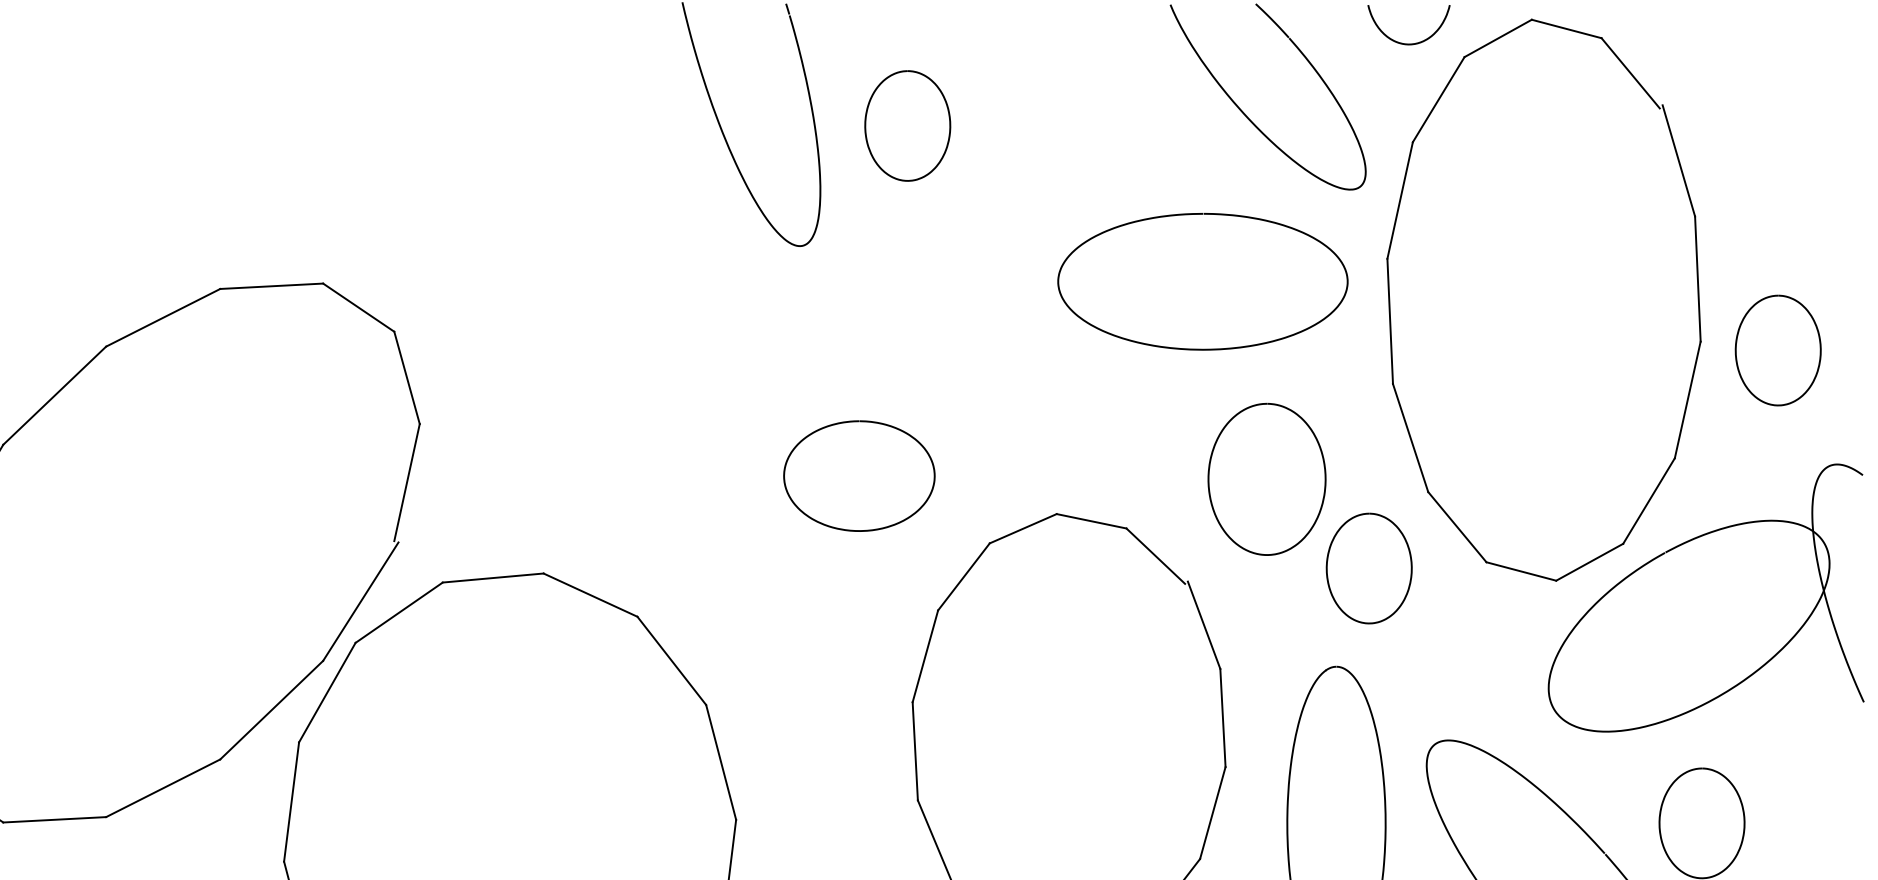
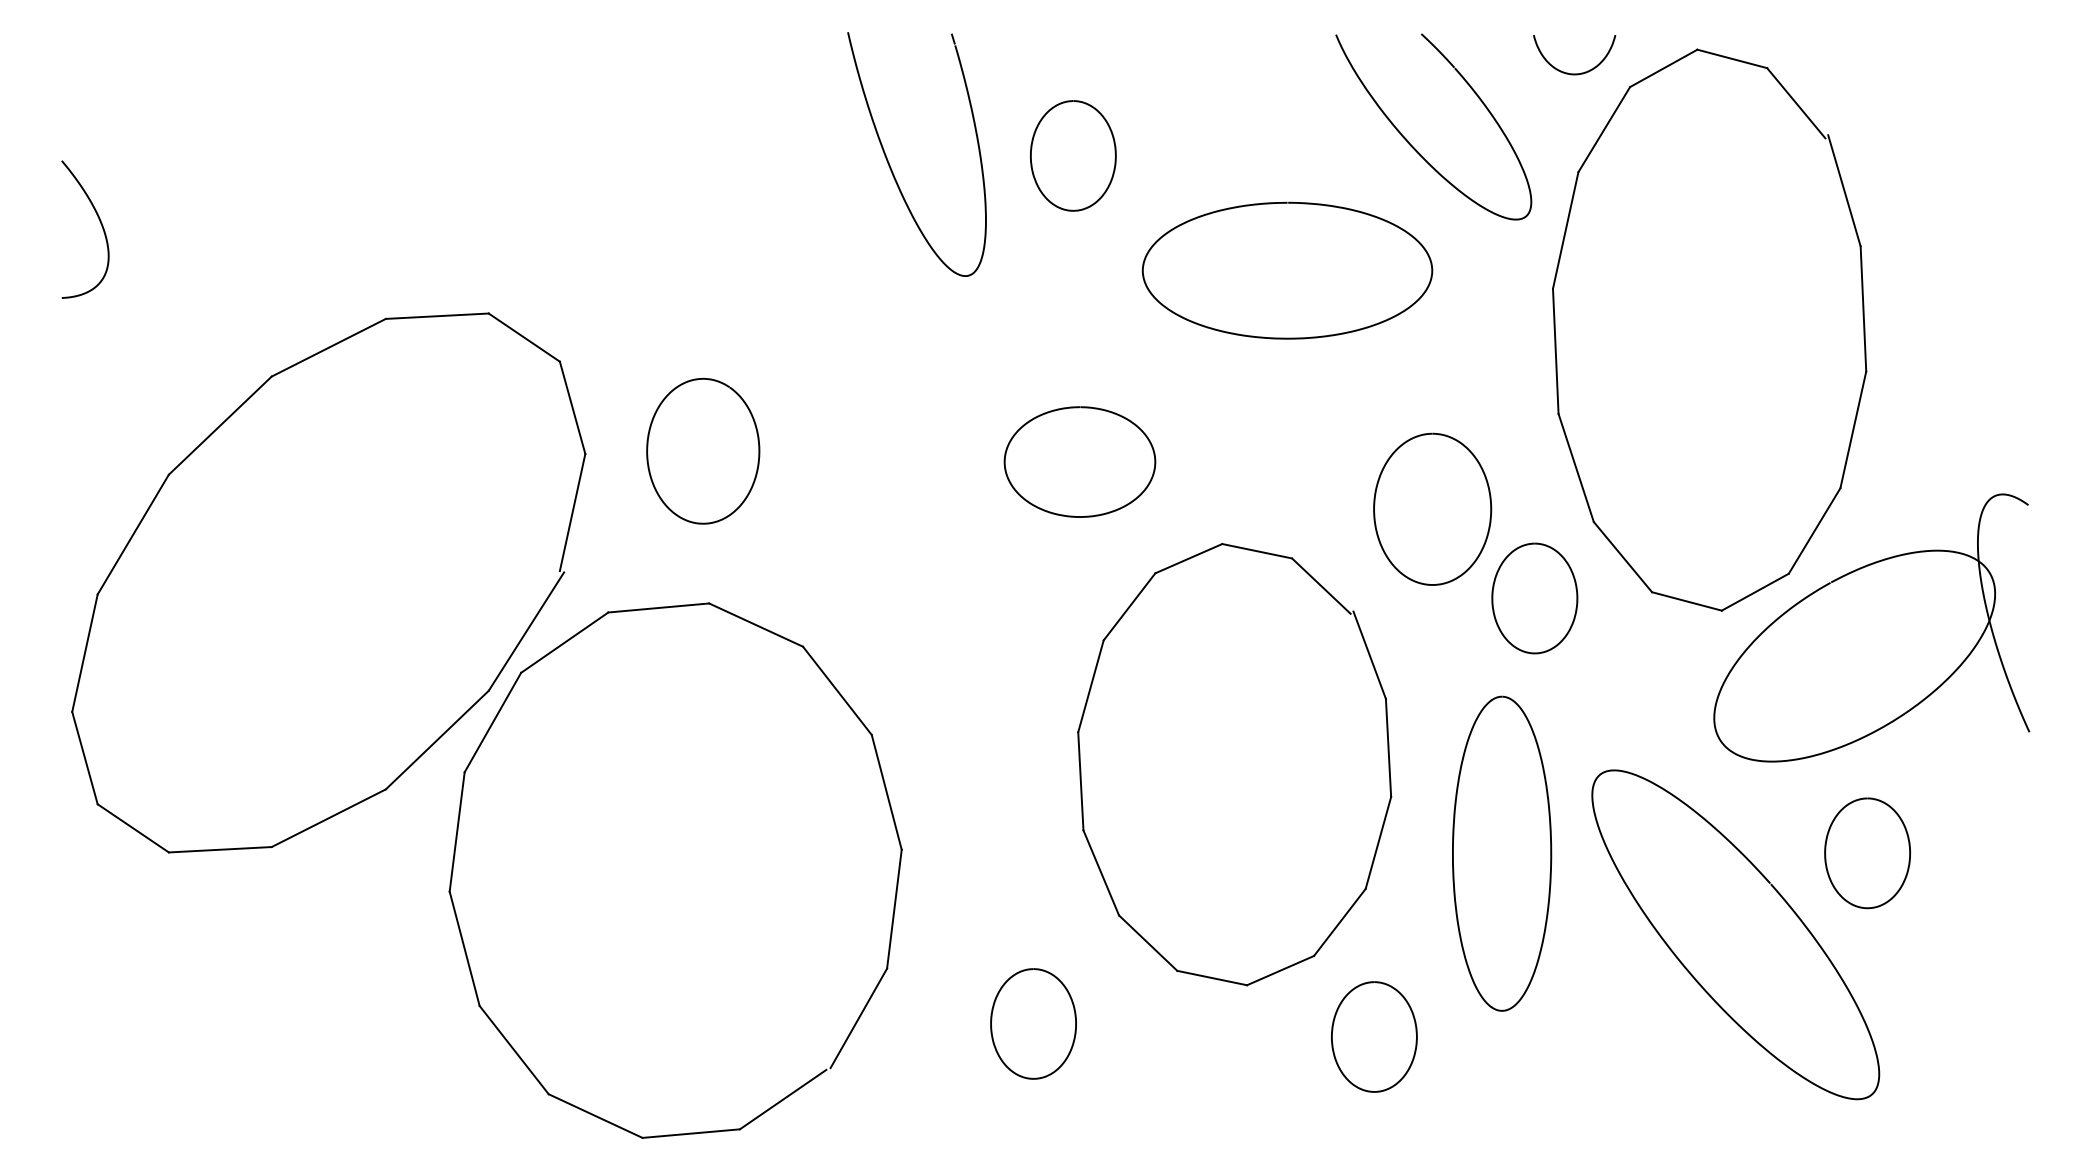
curve: (1202, 214) -> (1287, 203), moved
curve: (1736, 350) -> (1902, 380), removed
curve: (591, 410) -> (757, 440), added
curve: (858, 422) -> (1079, 408), moved

